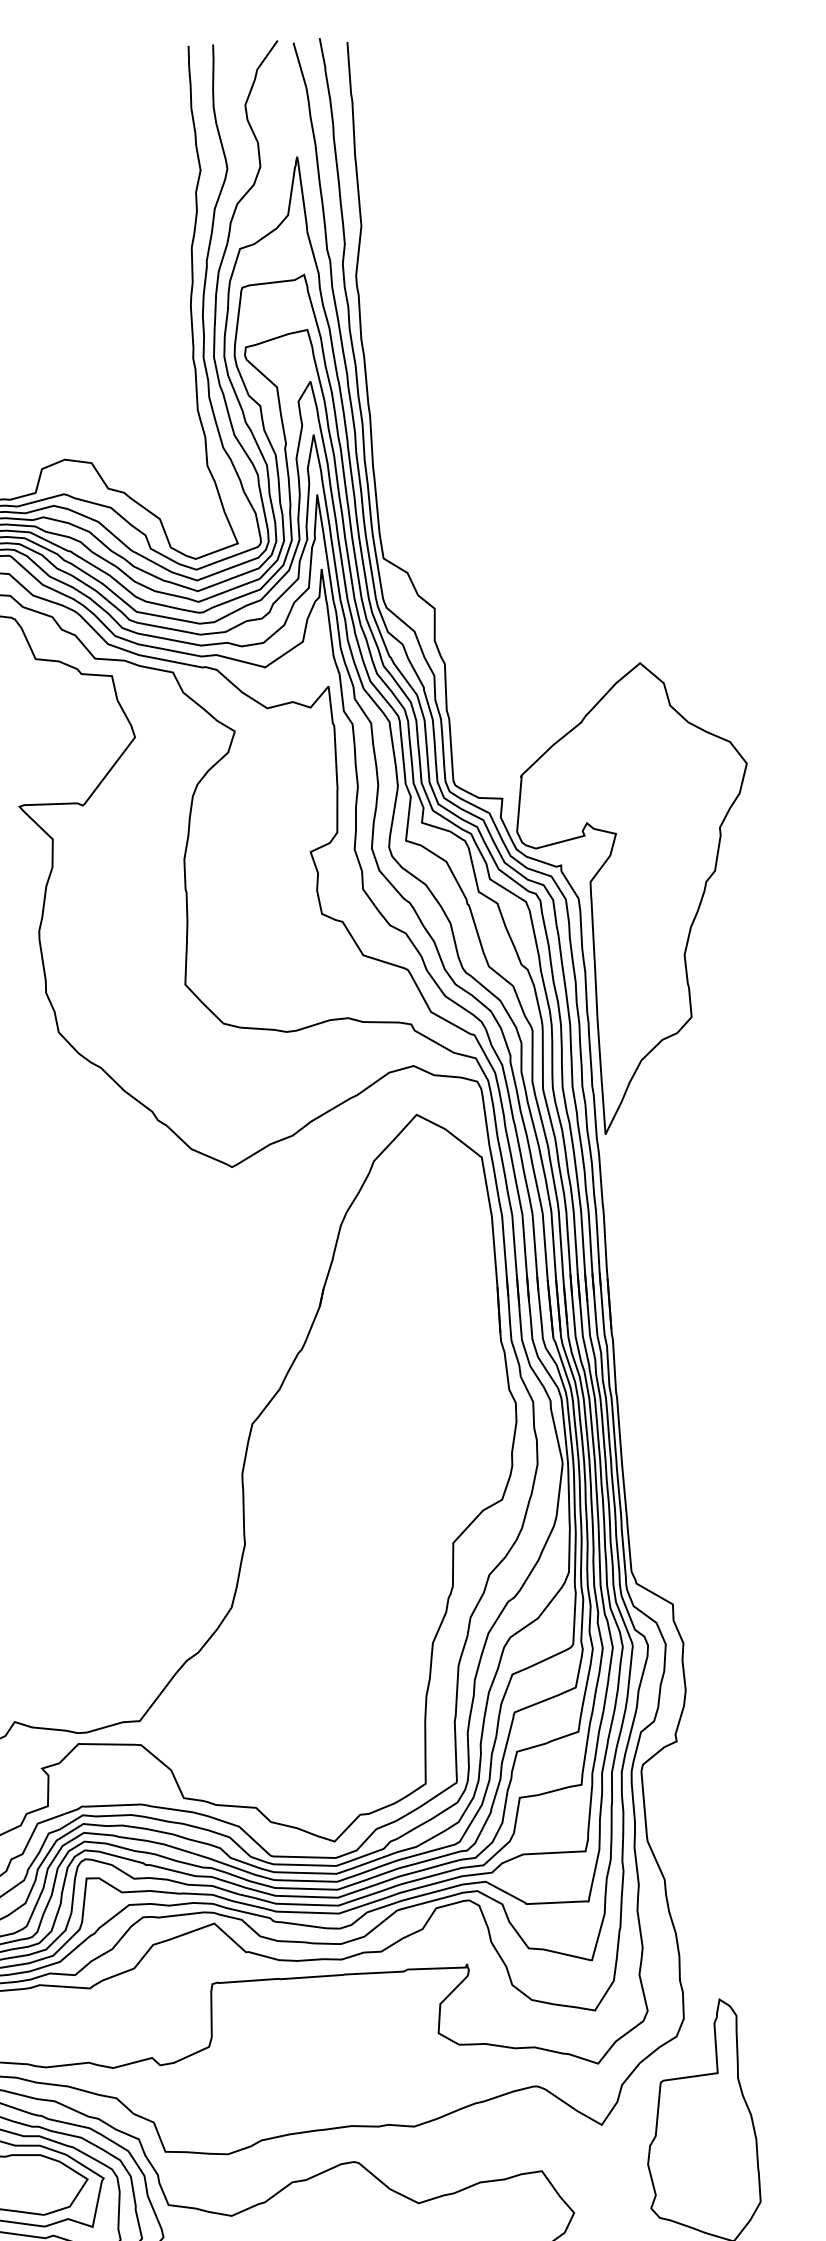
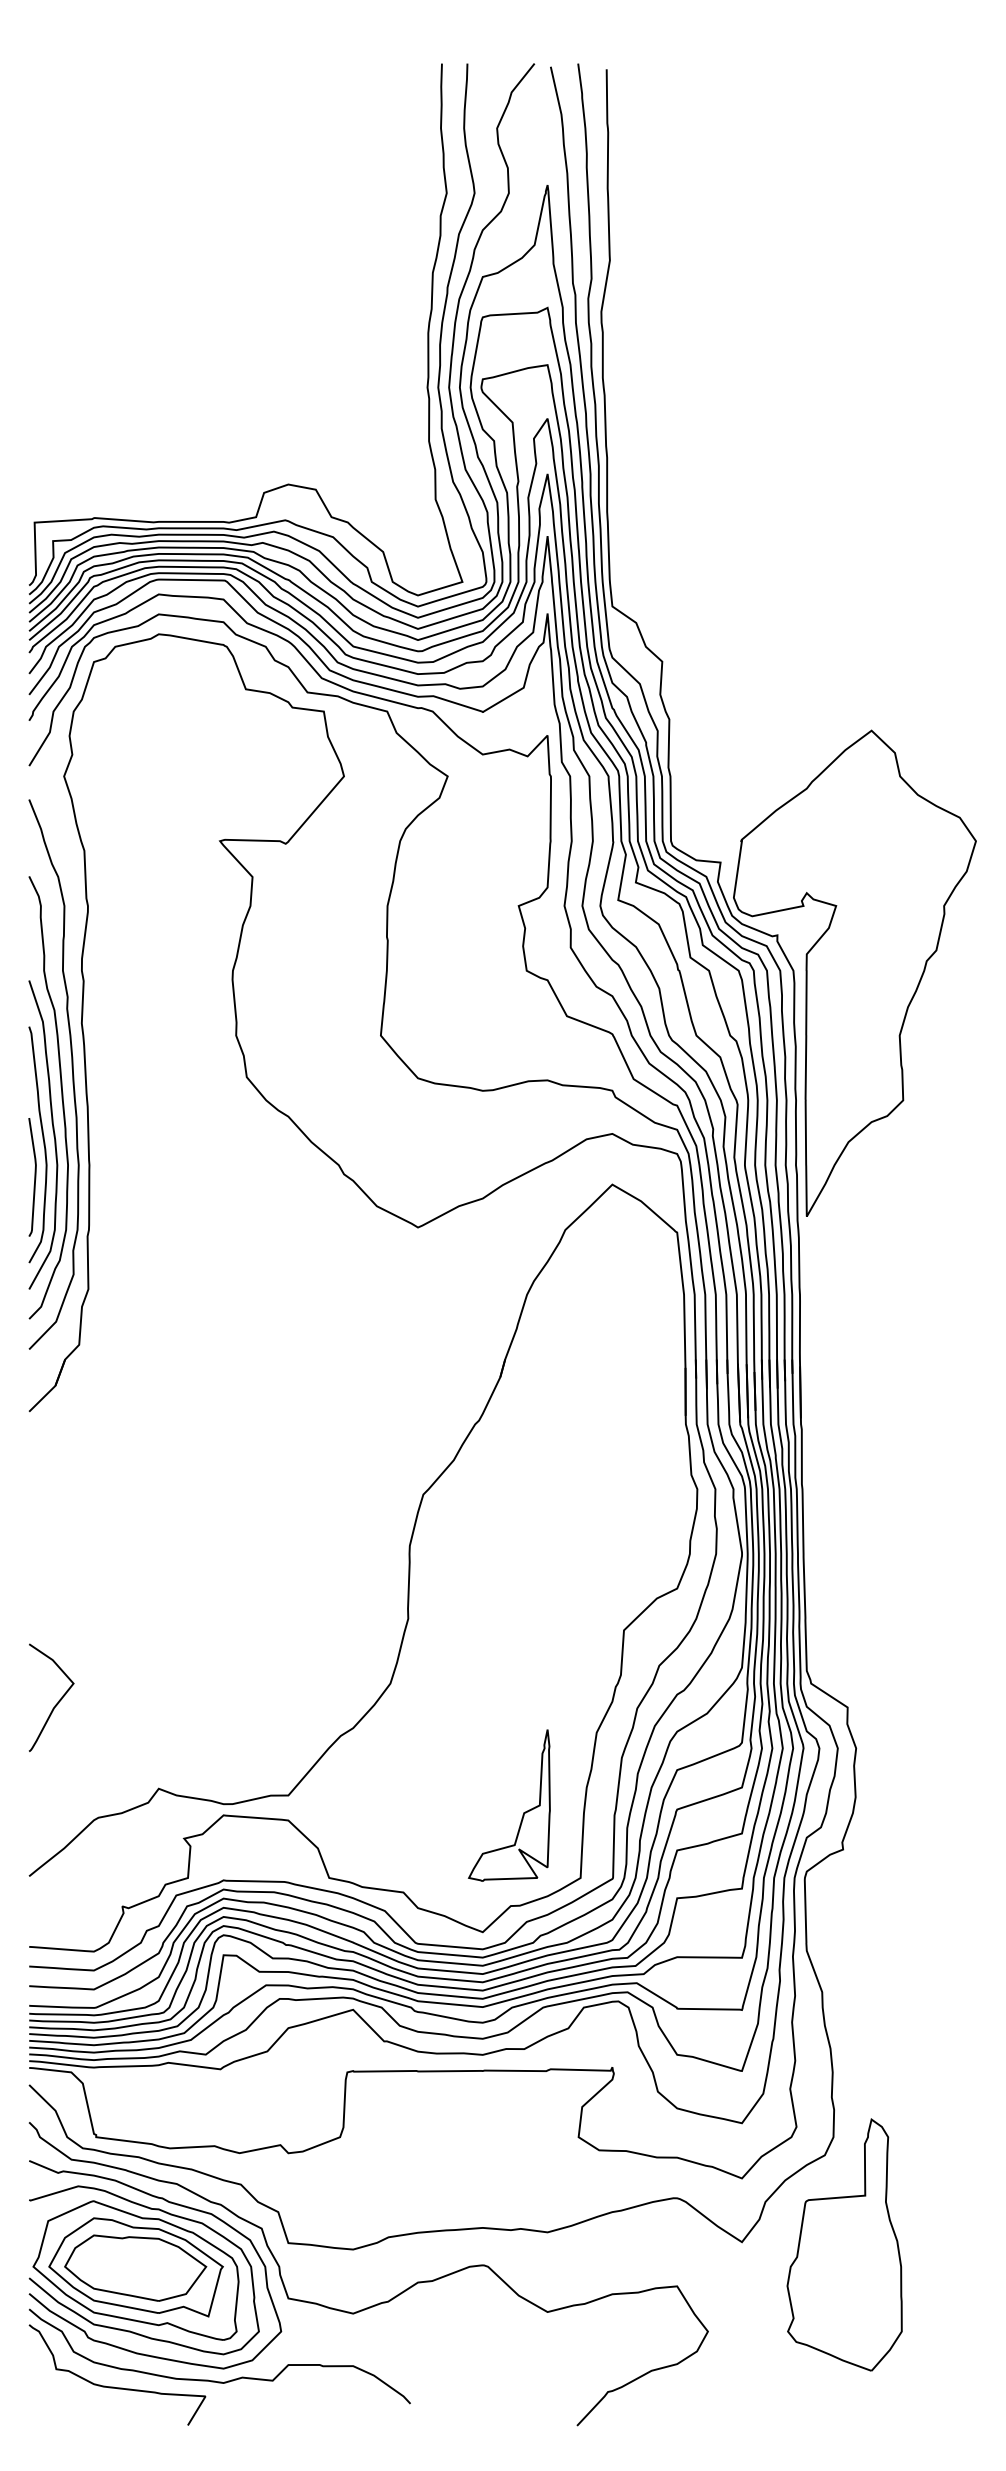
part: (367, 1724) -> (523, 1812), added

